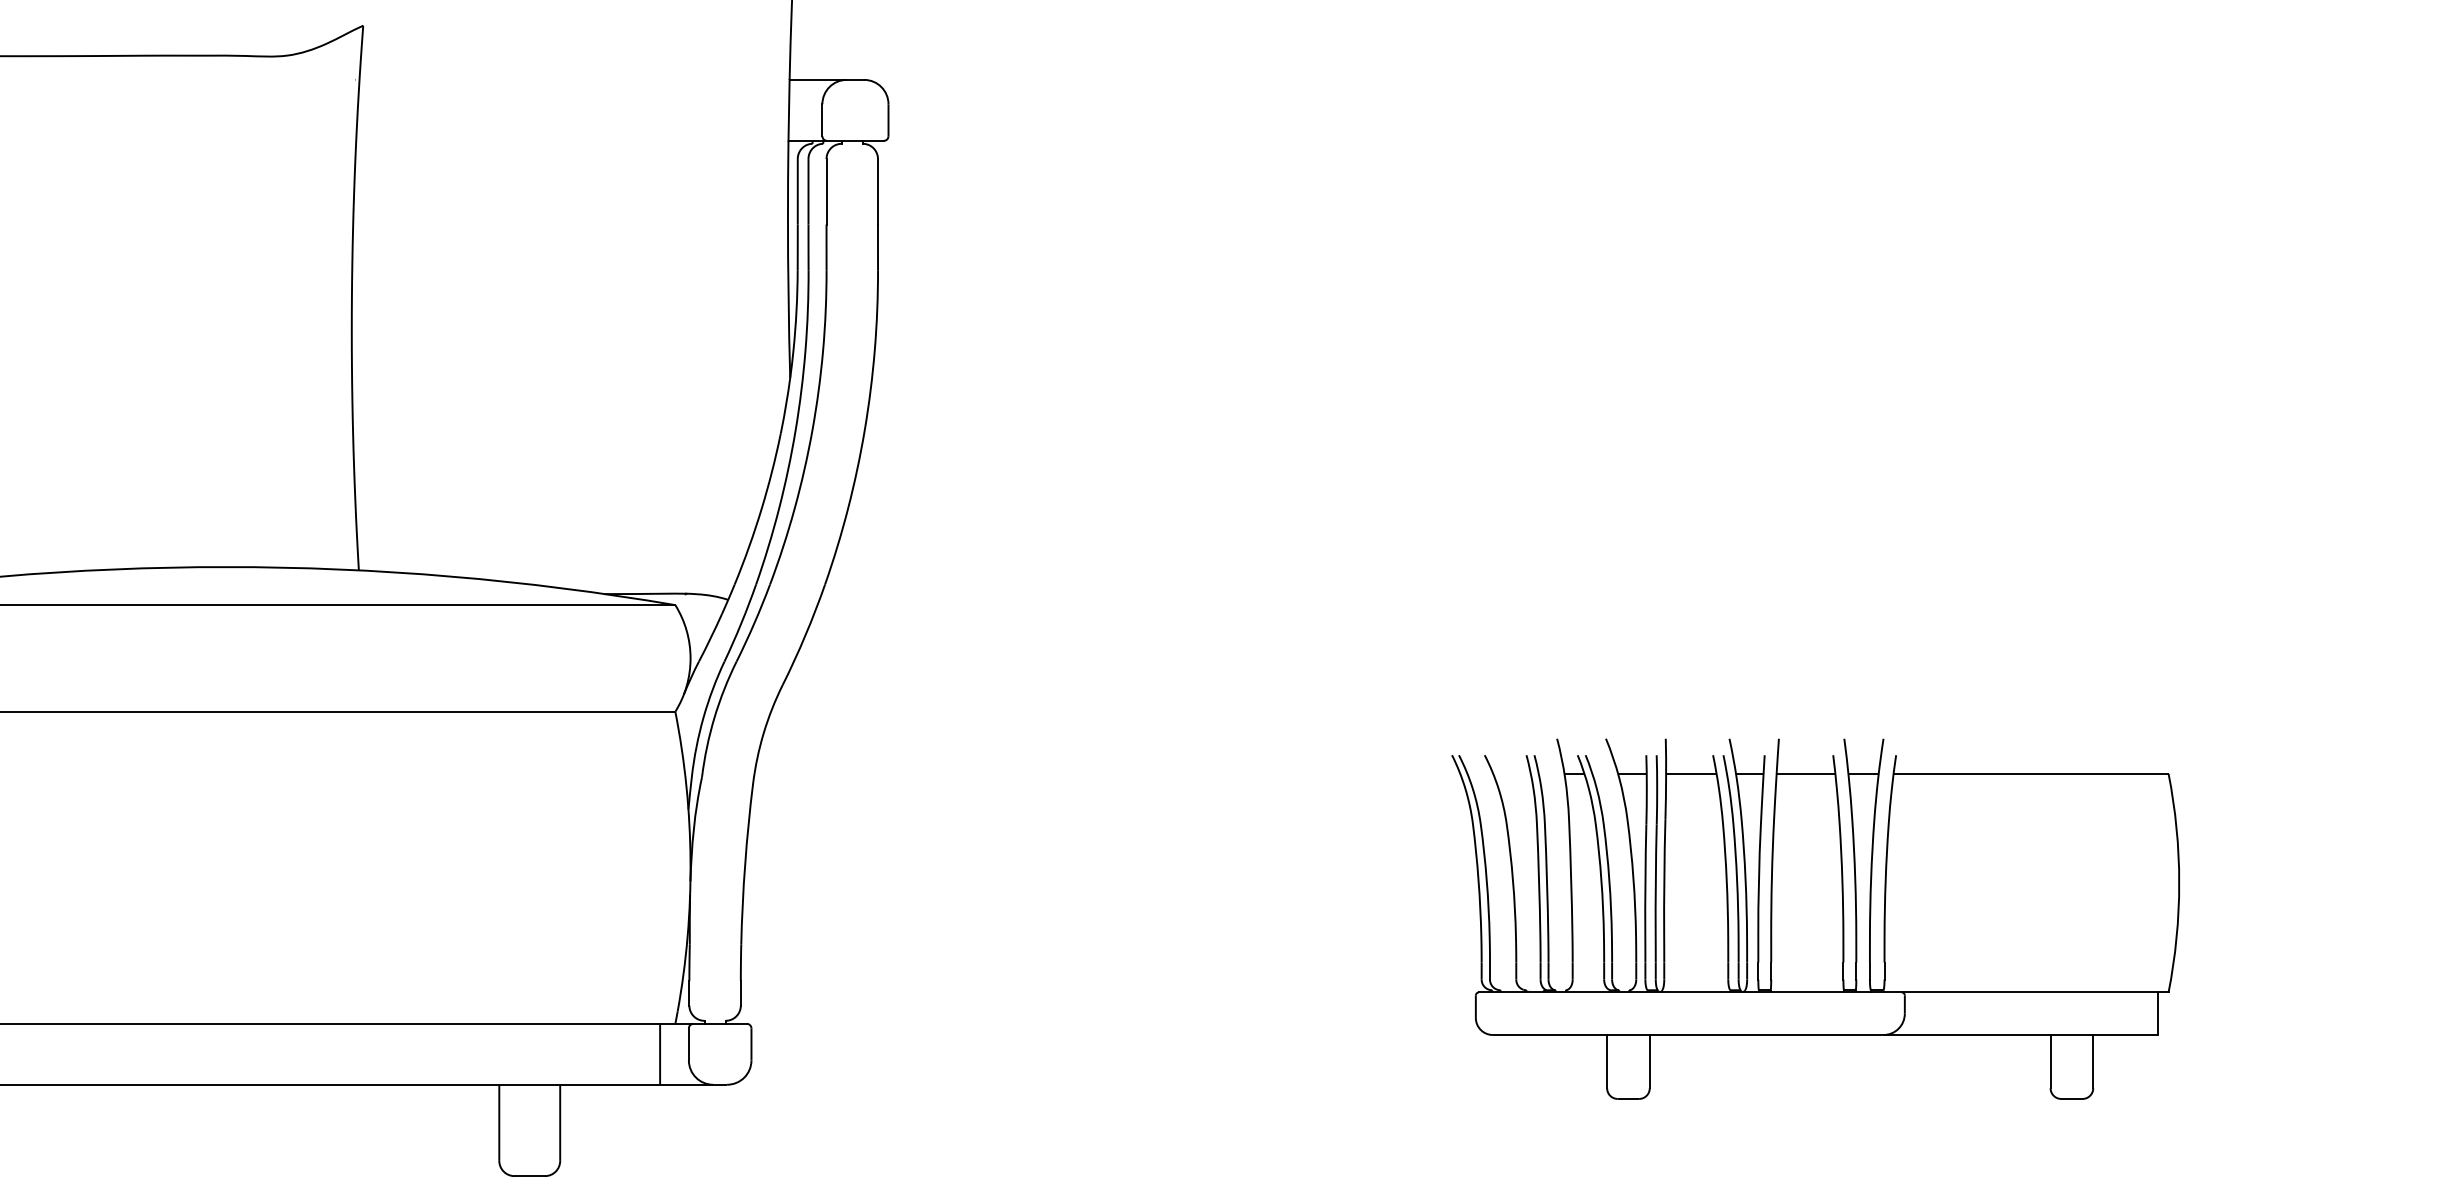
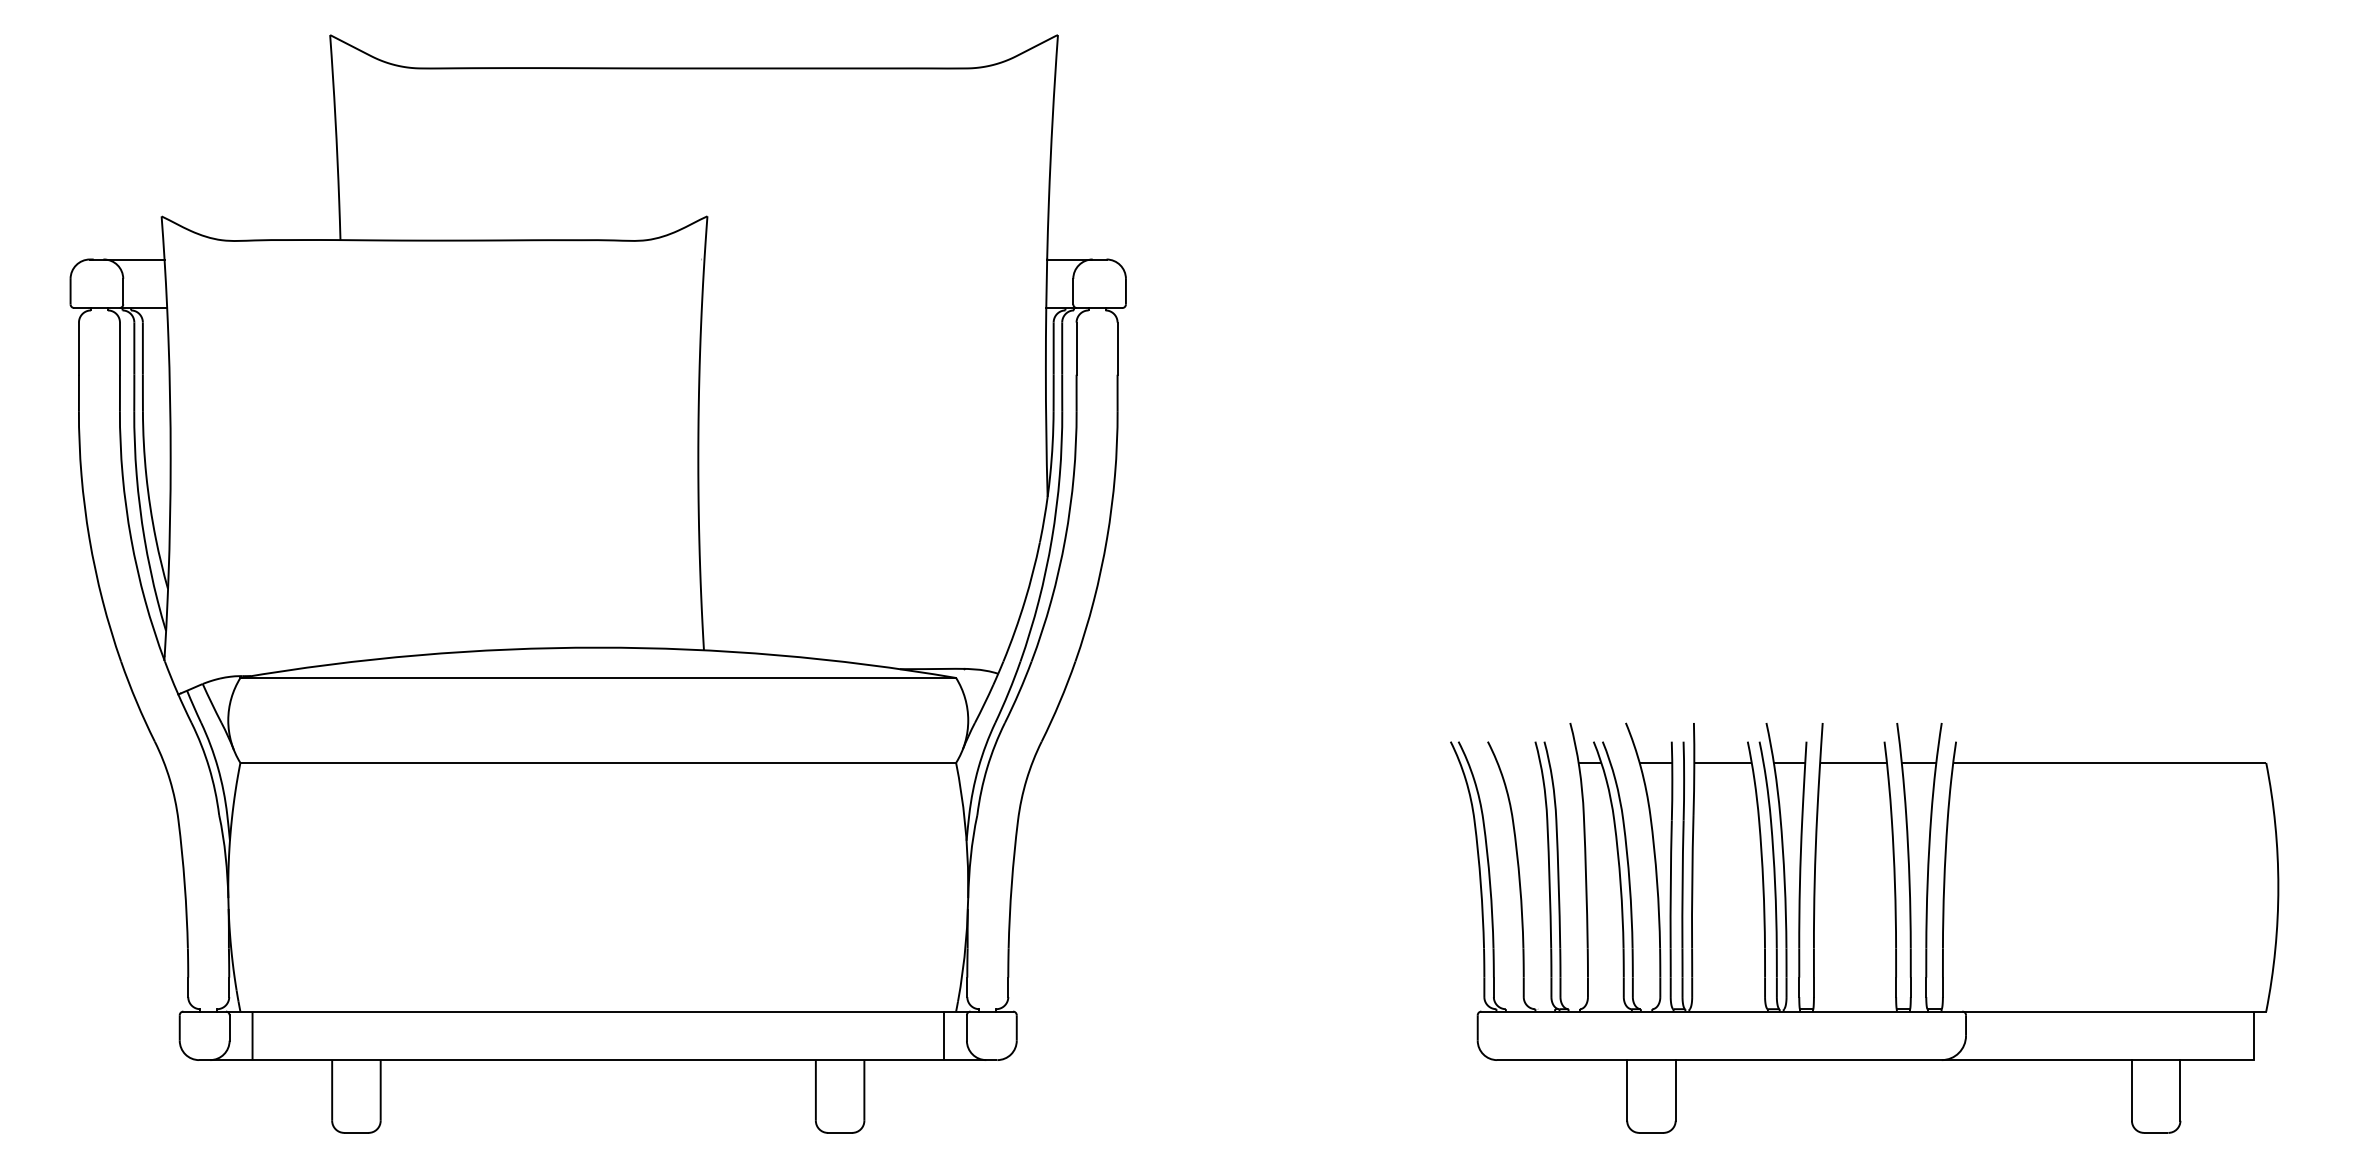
part: (1815, 918) -> (1864, 927), size x1.43

